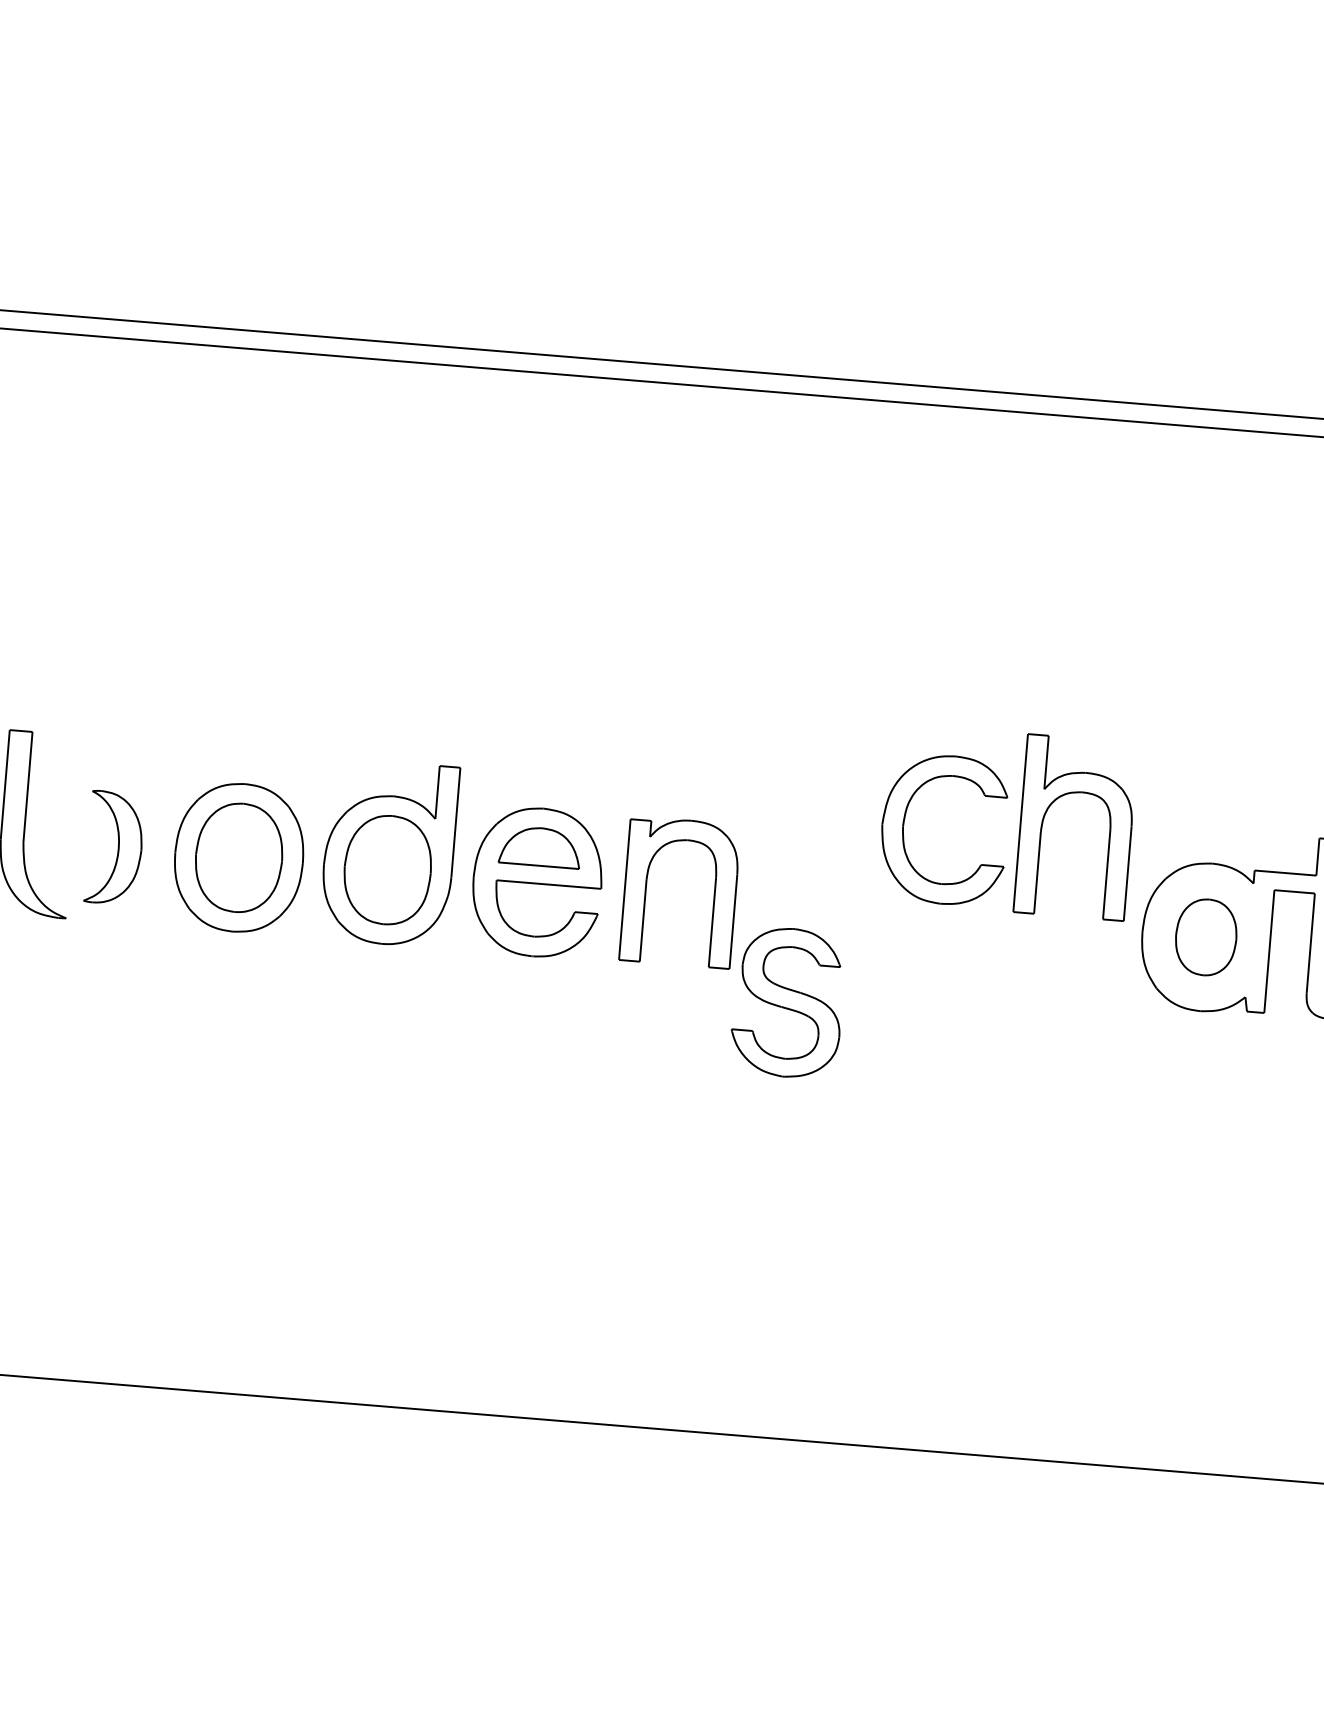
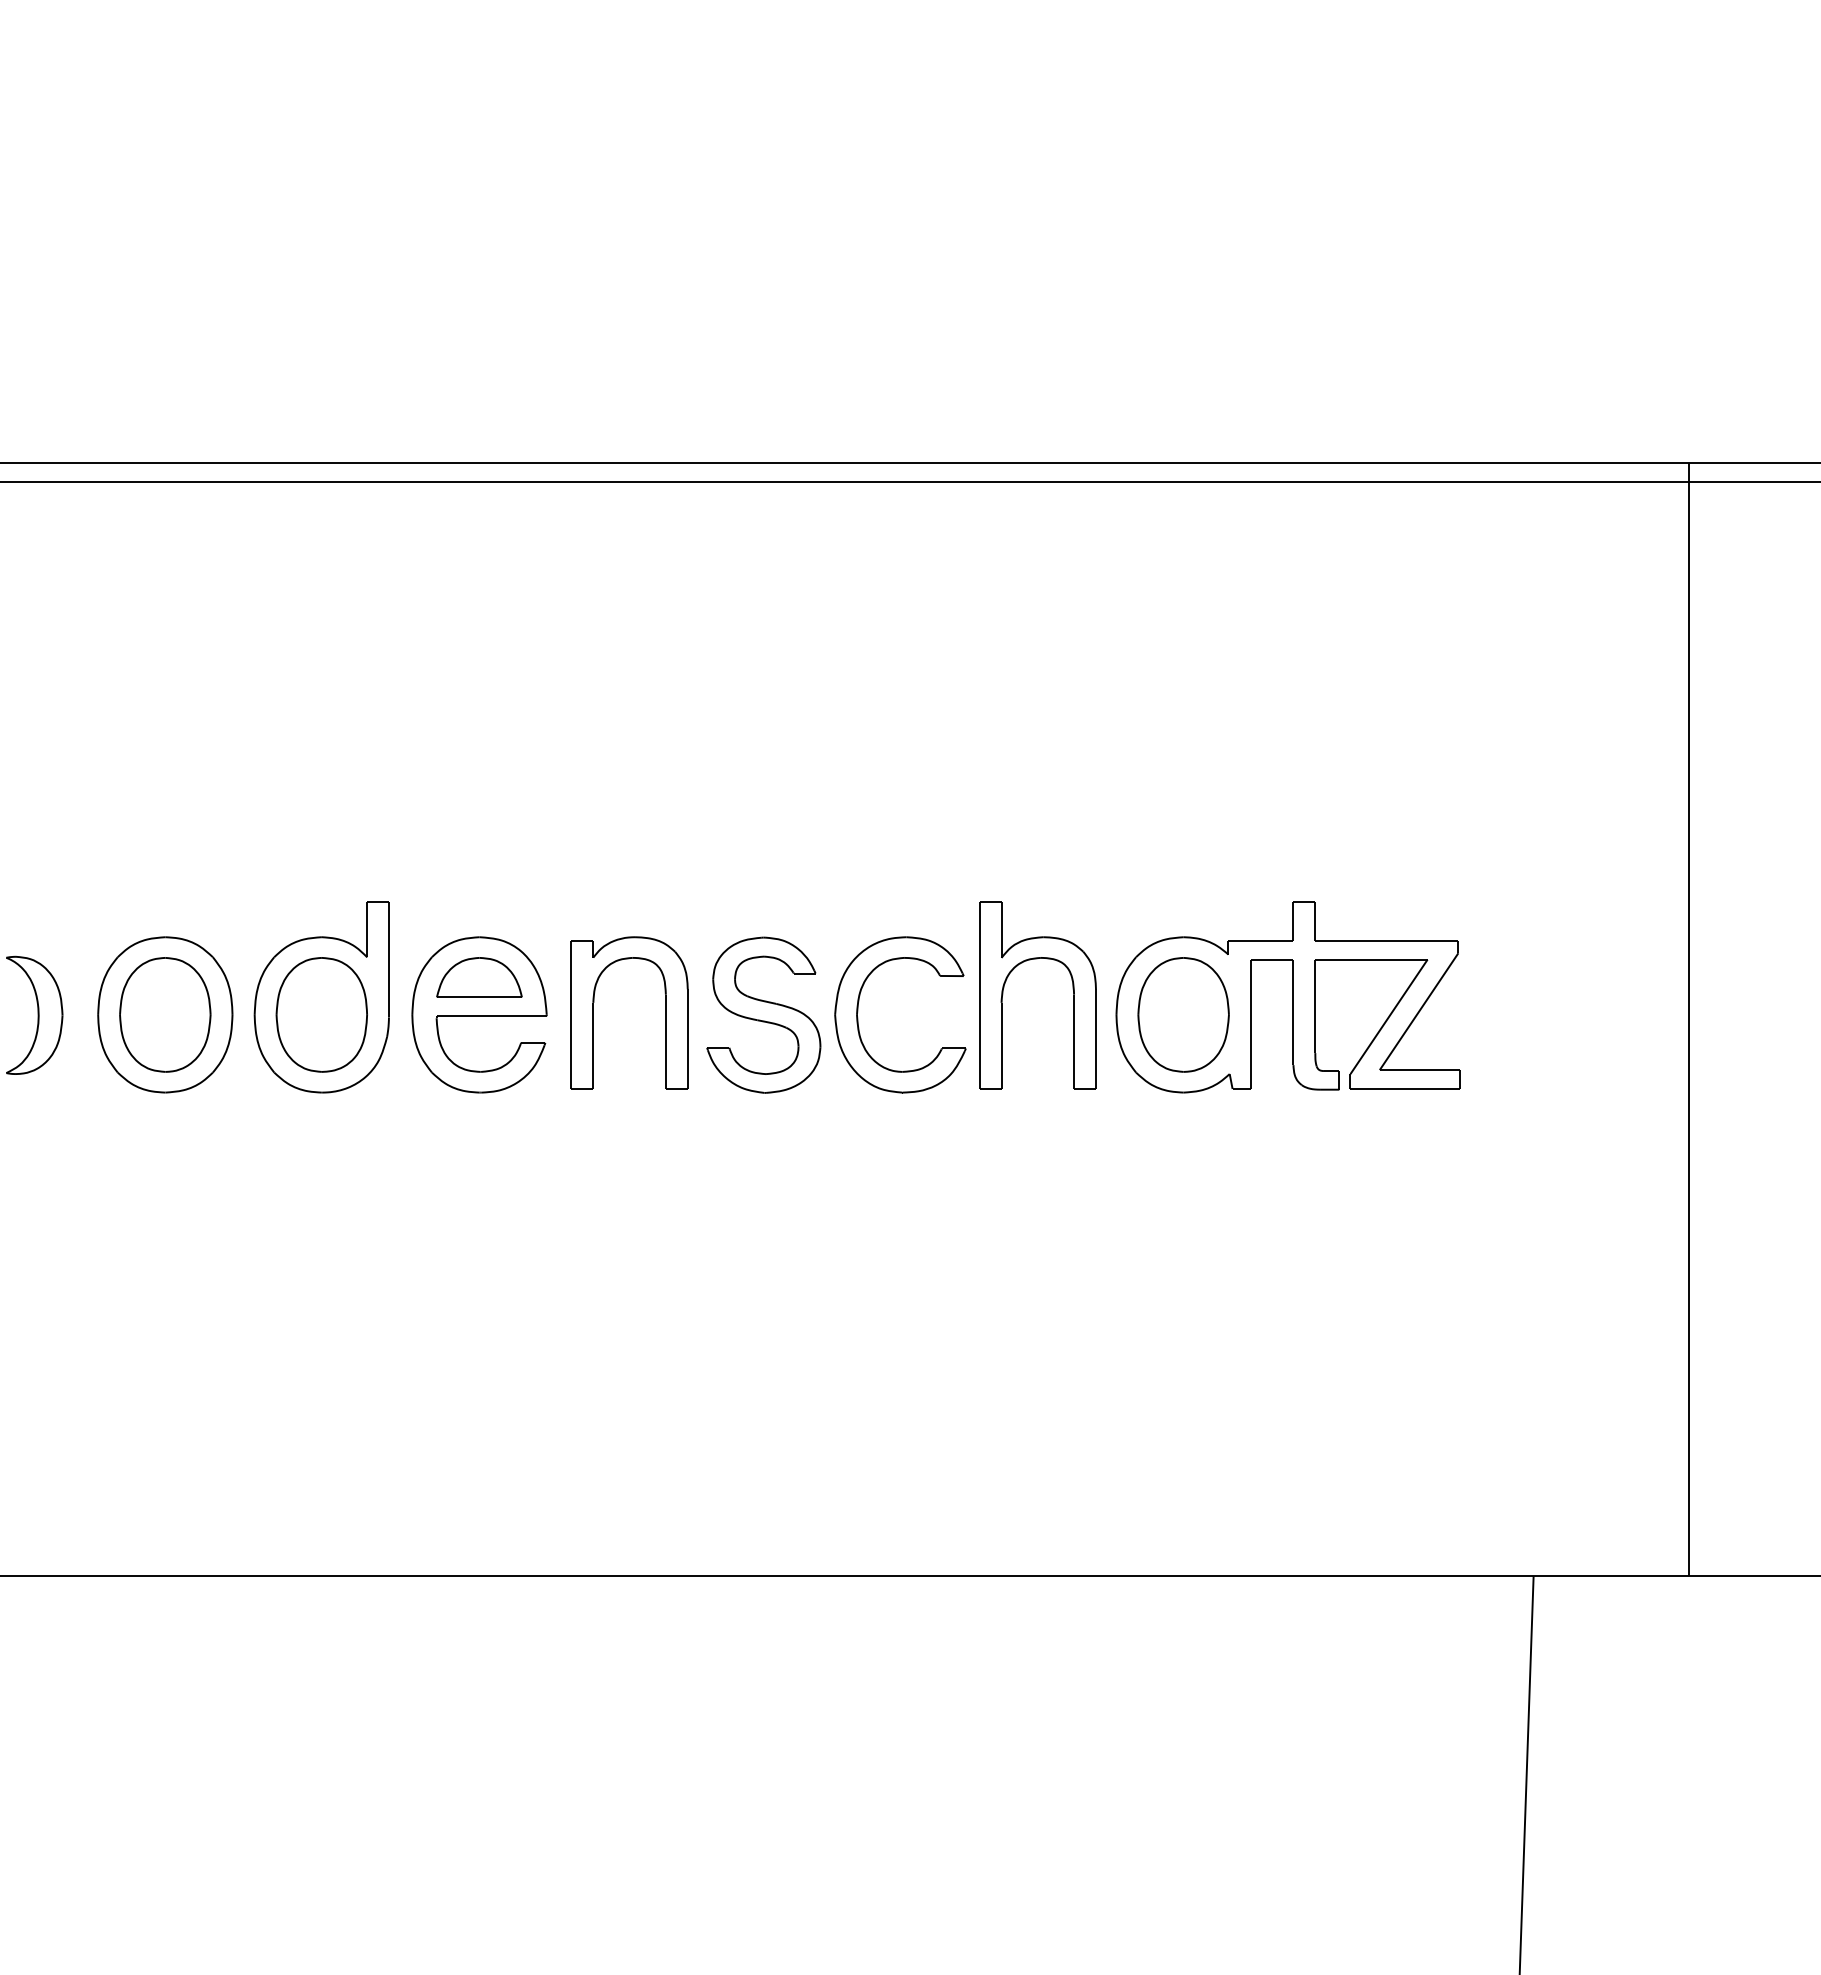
part: (1046, 814) -> (1005, 984), moved
part: (904, 824) -> (858, 1012), moved
part: (1206, 936) -> (1183, 1014), size x1.43
part: (787, 1002) -> (763, 1014), moved

